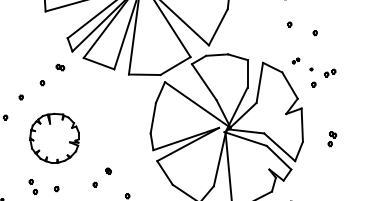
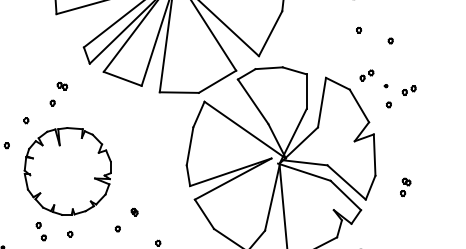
part: (295, 60) -> (366, 74), size x1.67
part: (60, 67) -> (62, 86), moved
part: (54, 138) -> (67, 171), size x1.43
part: (332, 139) -> (405, 187), moved

